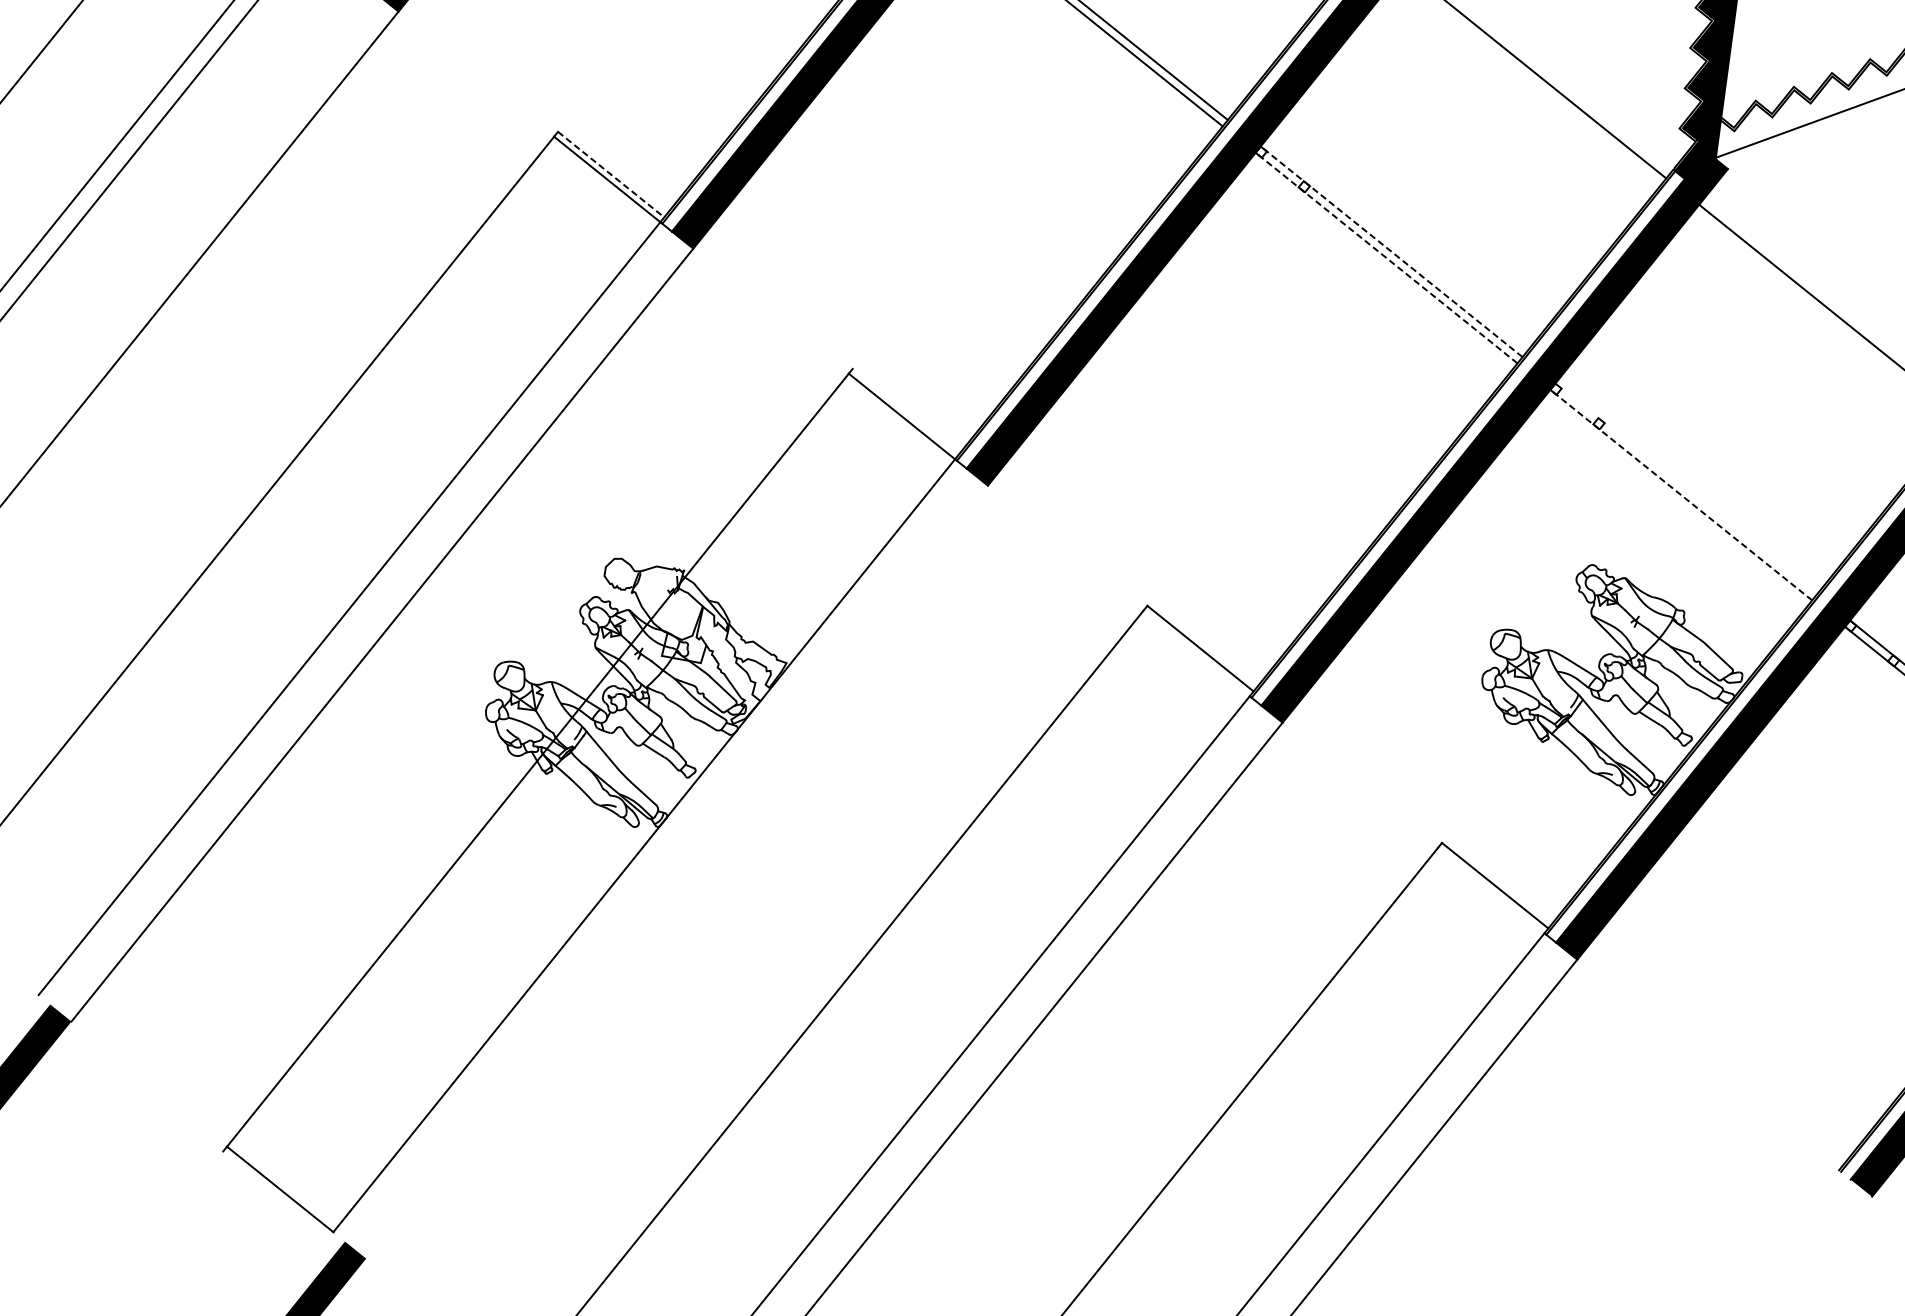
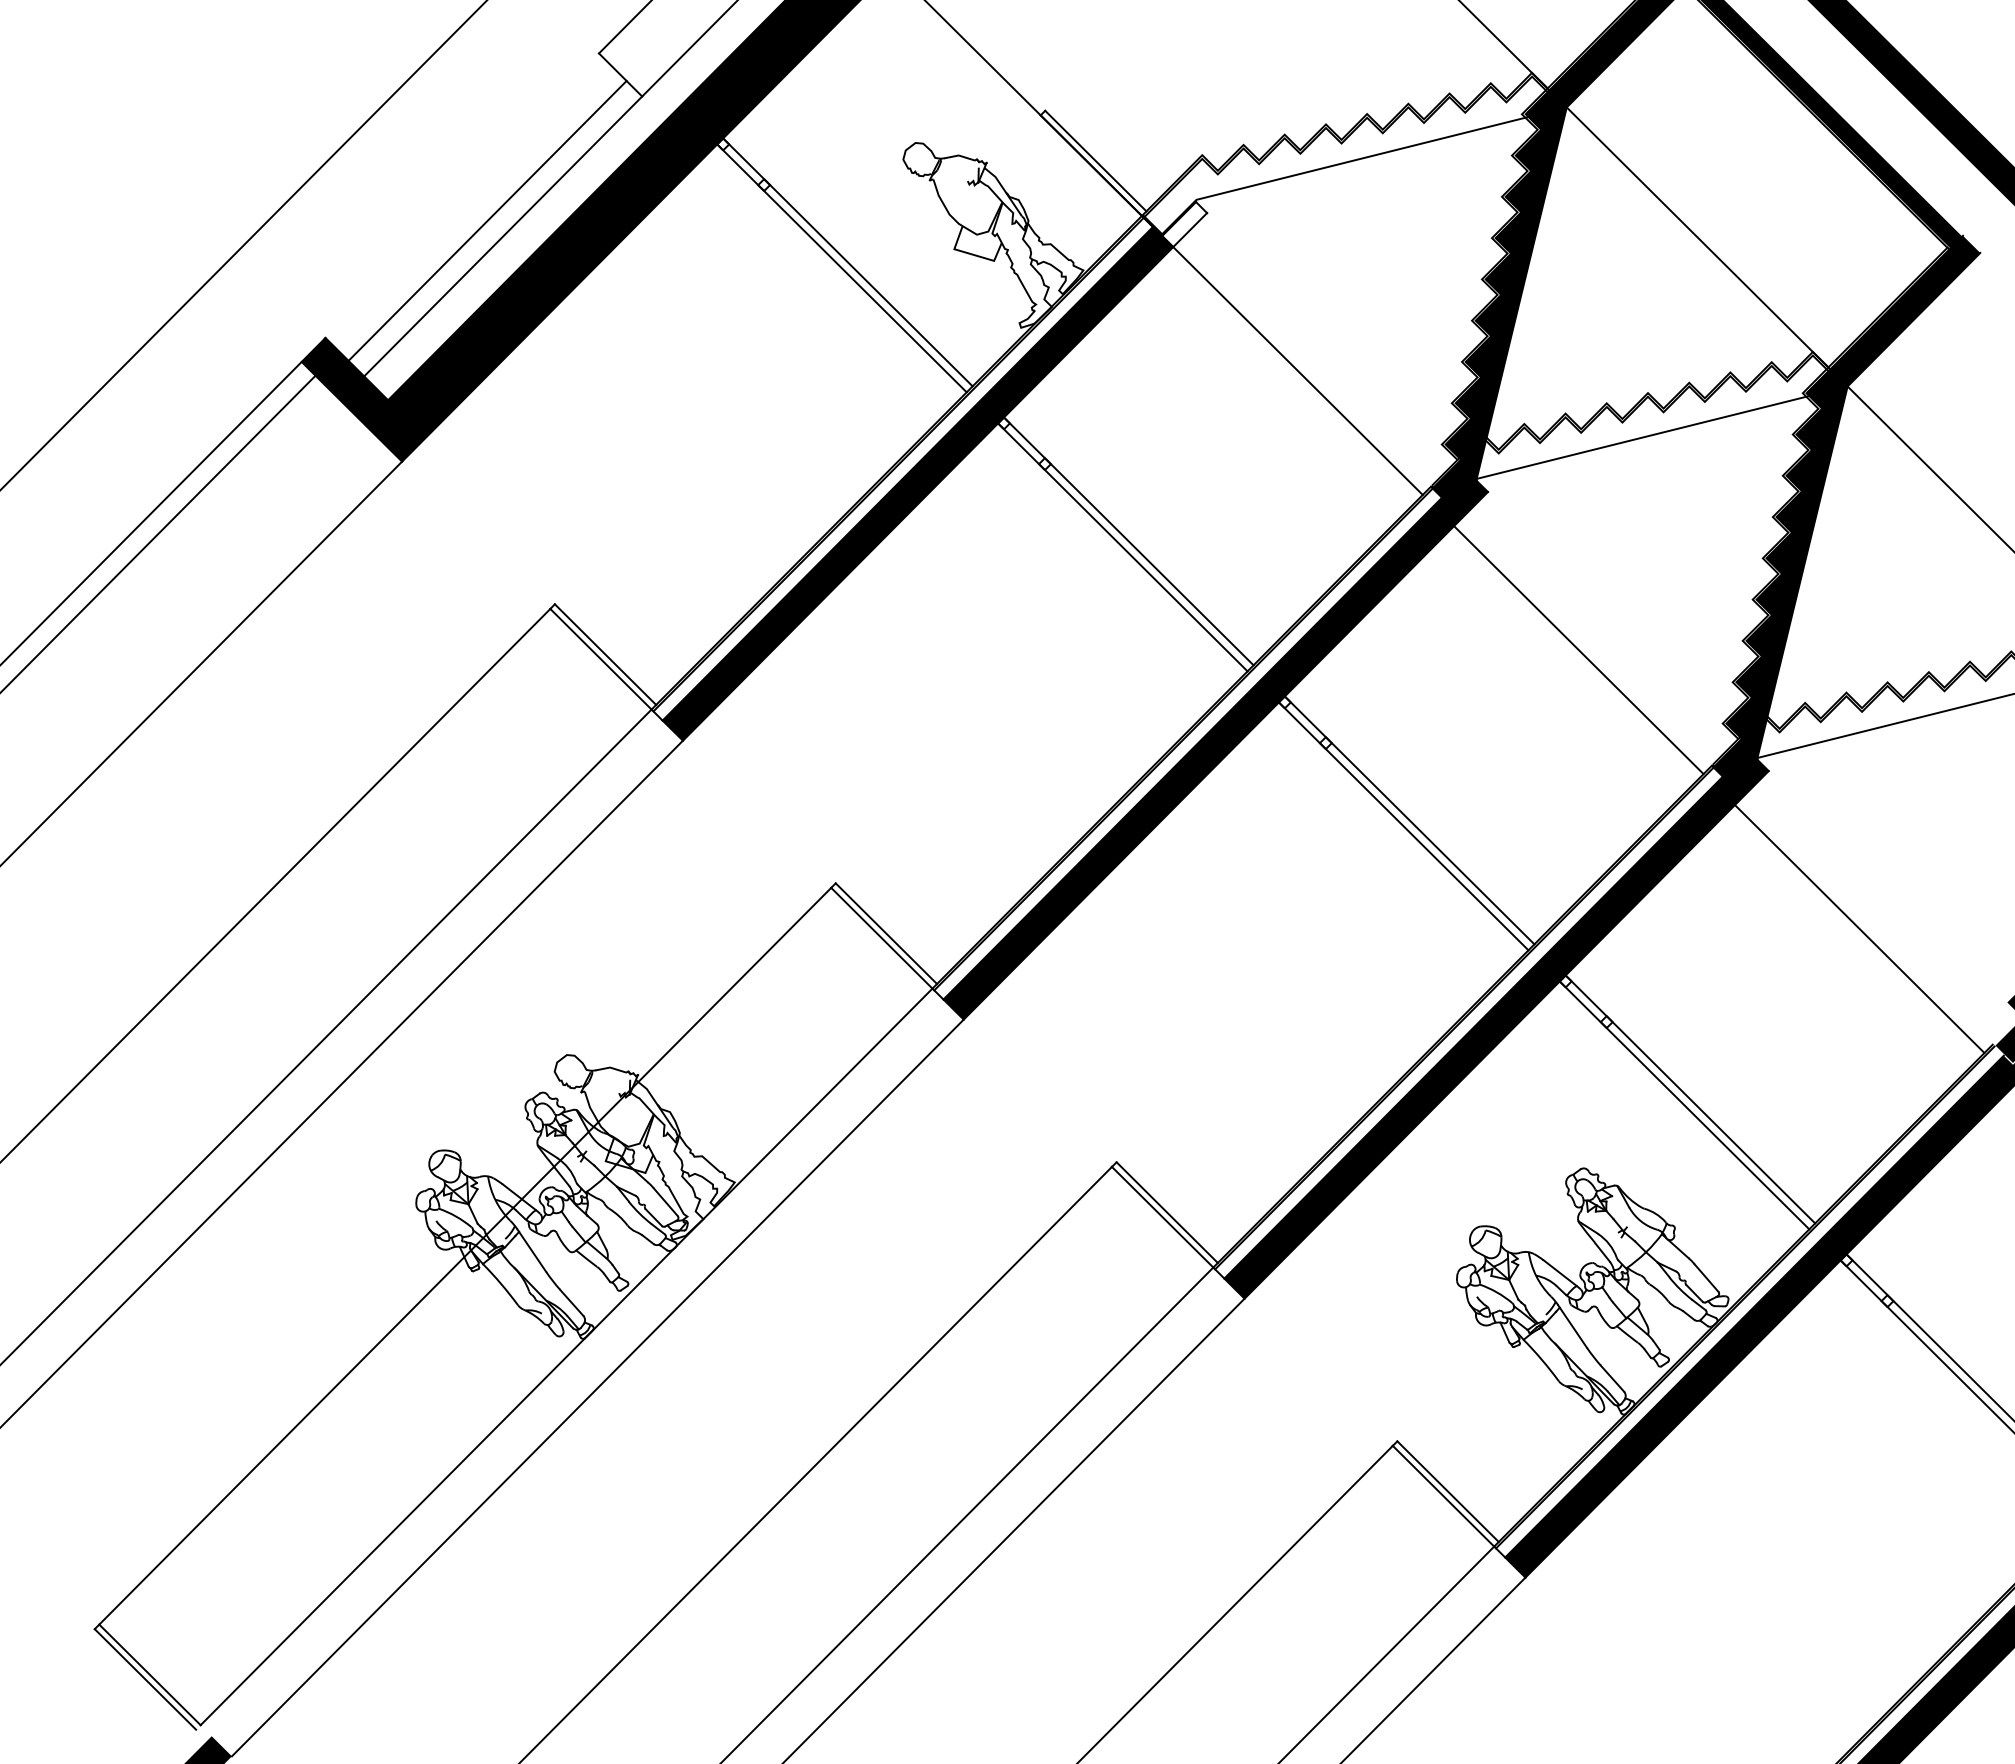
line: (611, 175) -> (605, 655), dashed -> solid
line: (1391, 251) -> (1409, 820), dashed -> solid
line: (1386, 258) -> (1403, 826), dashed -> solid
line: (905, 411) -> (886, 933), added
line: (1686, 488) -> (1690, 1099), added
line: (1681, 495) -> (1684, 1105), dashed -> solid
line: (1196, 652) -> (1162, 1216), added
line: (676, 871) -> (597, 1387), added
line: (1491, 889) -> (1443, 1495), added
line: (276, 1194) -> (145, 1679), added

